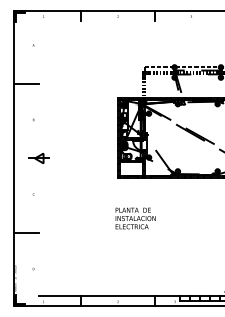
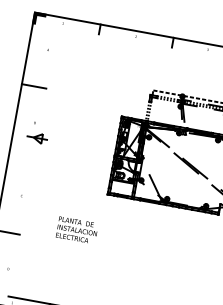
part: (38, 158) -> (37, 138), moved
text: (135, 218) -> (77, 230), moved

